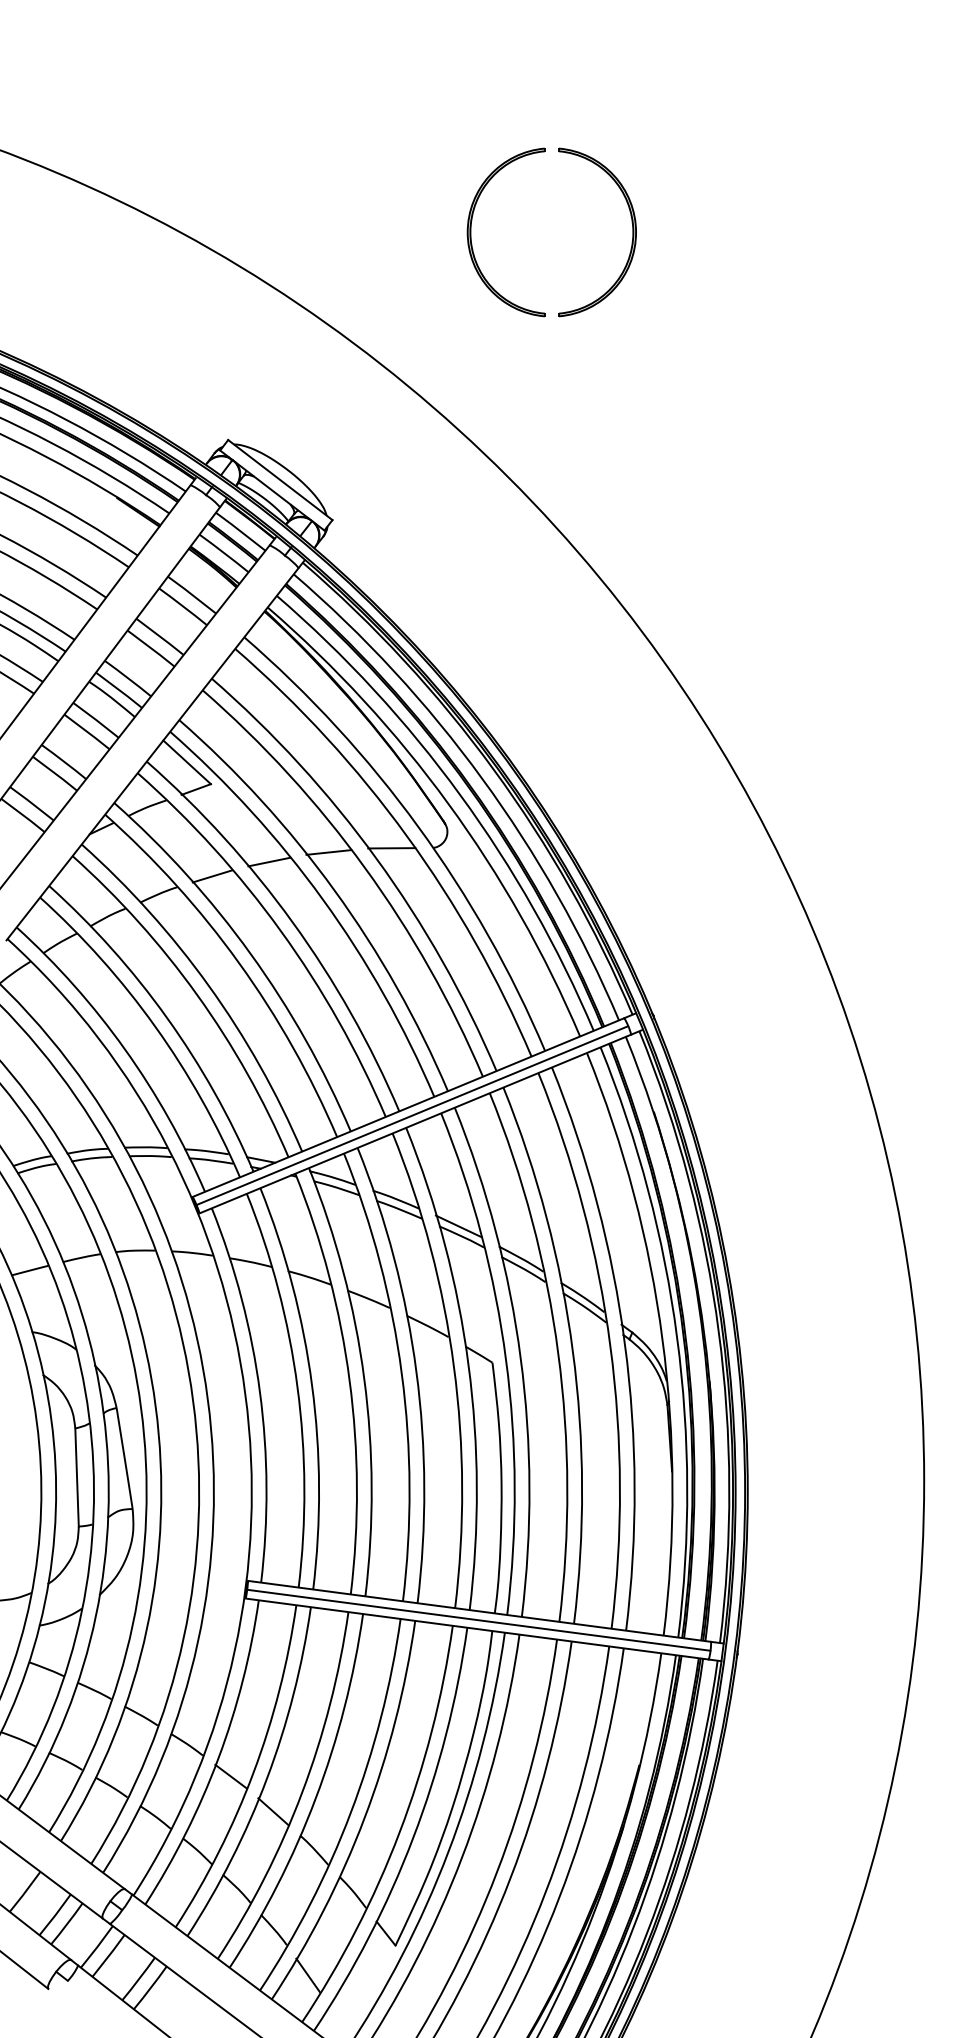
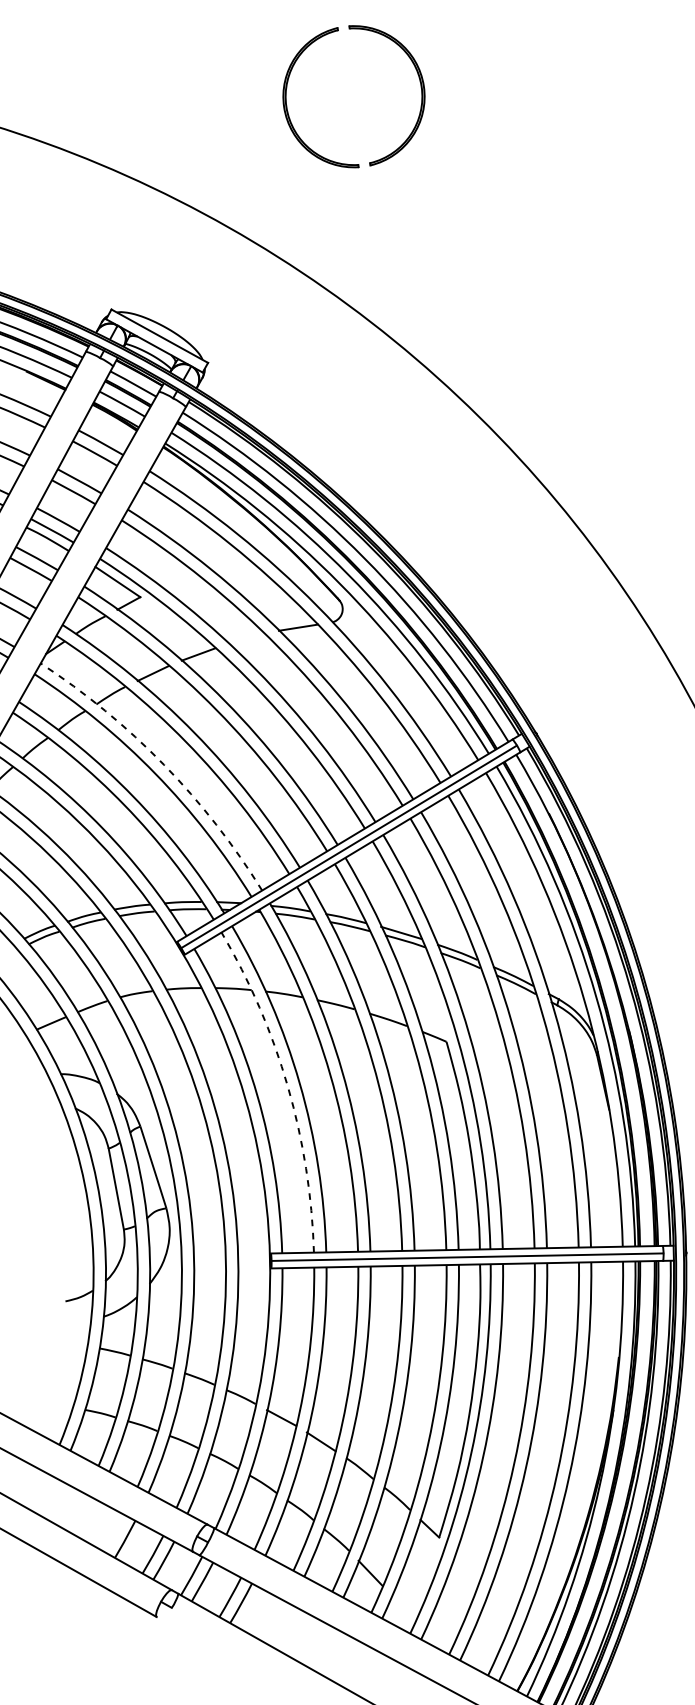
line: (328, 852) -> (246, 639), removed
arc: (208, 985) -> (163, 764), solid -> dashed
arc: (297, 1387) -> (287, 1086), solid -> dashed

